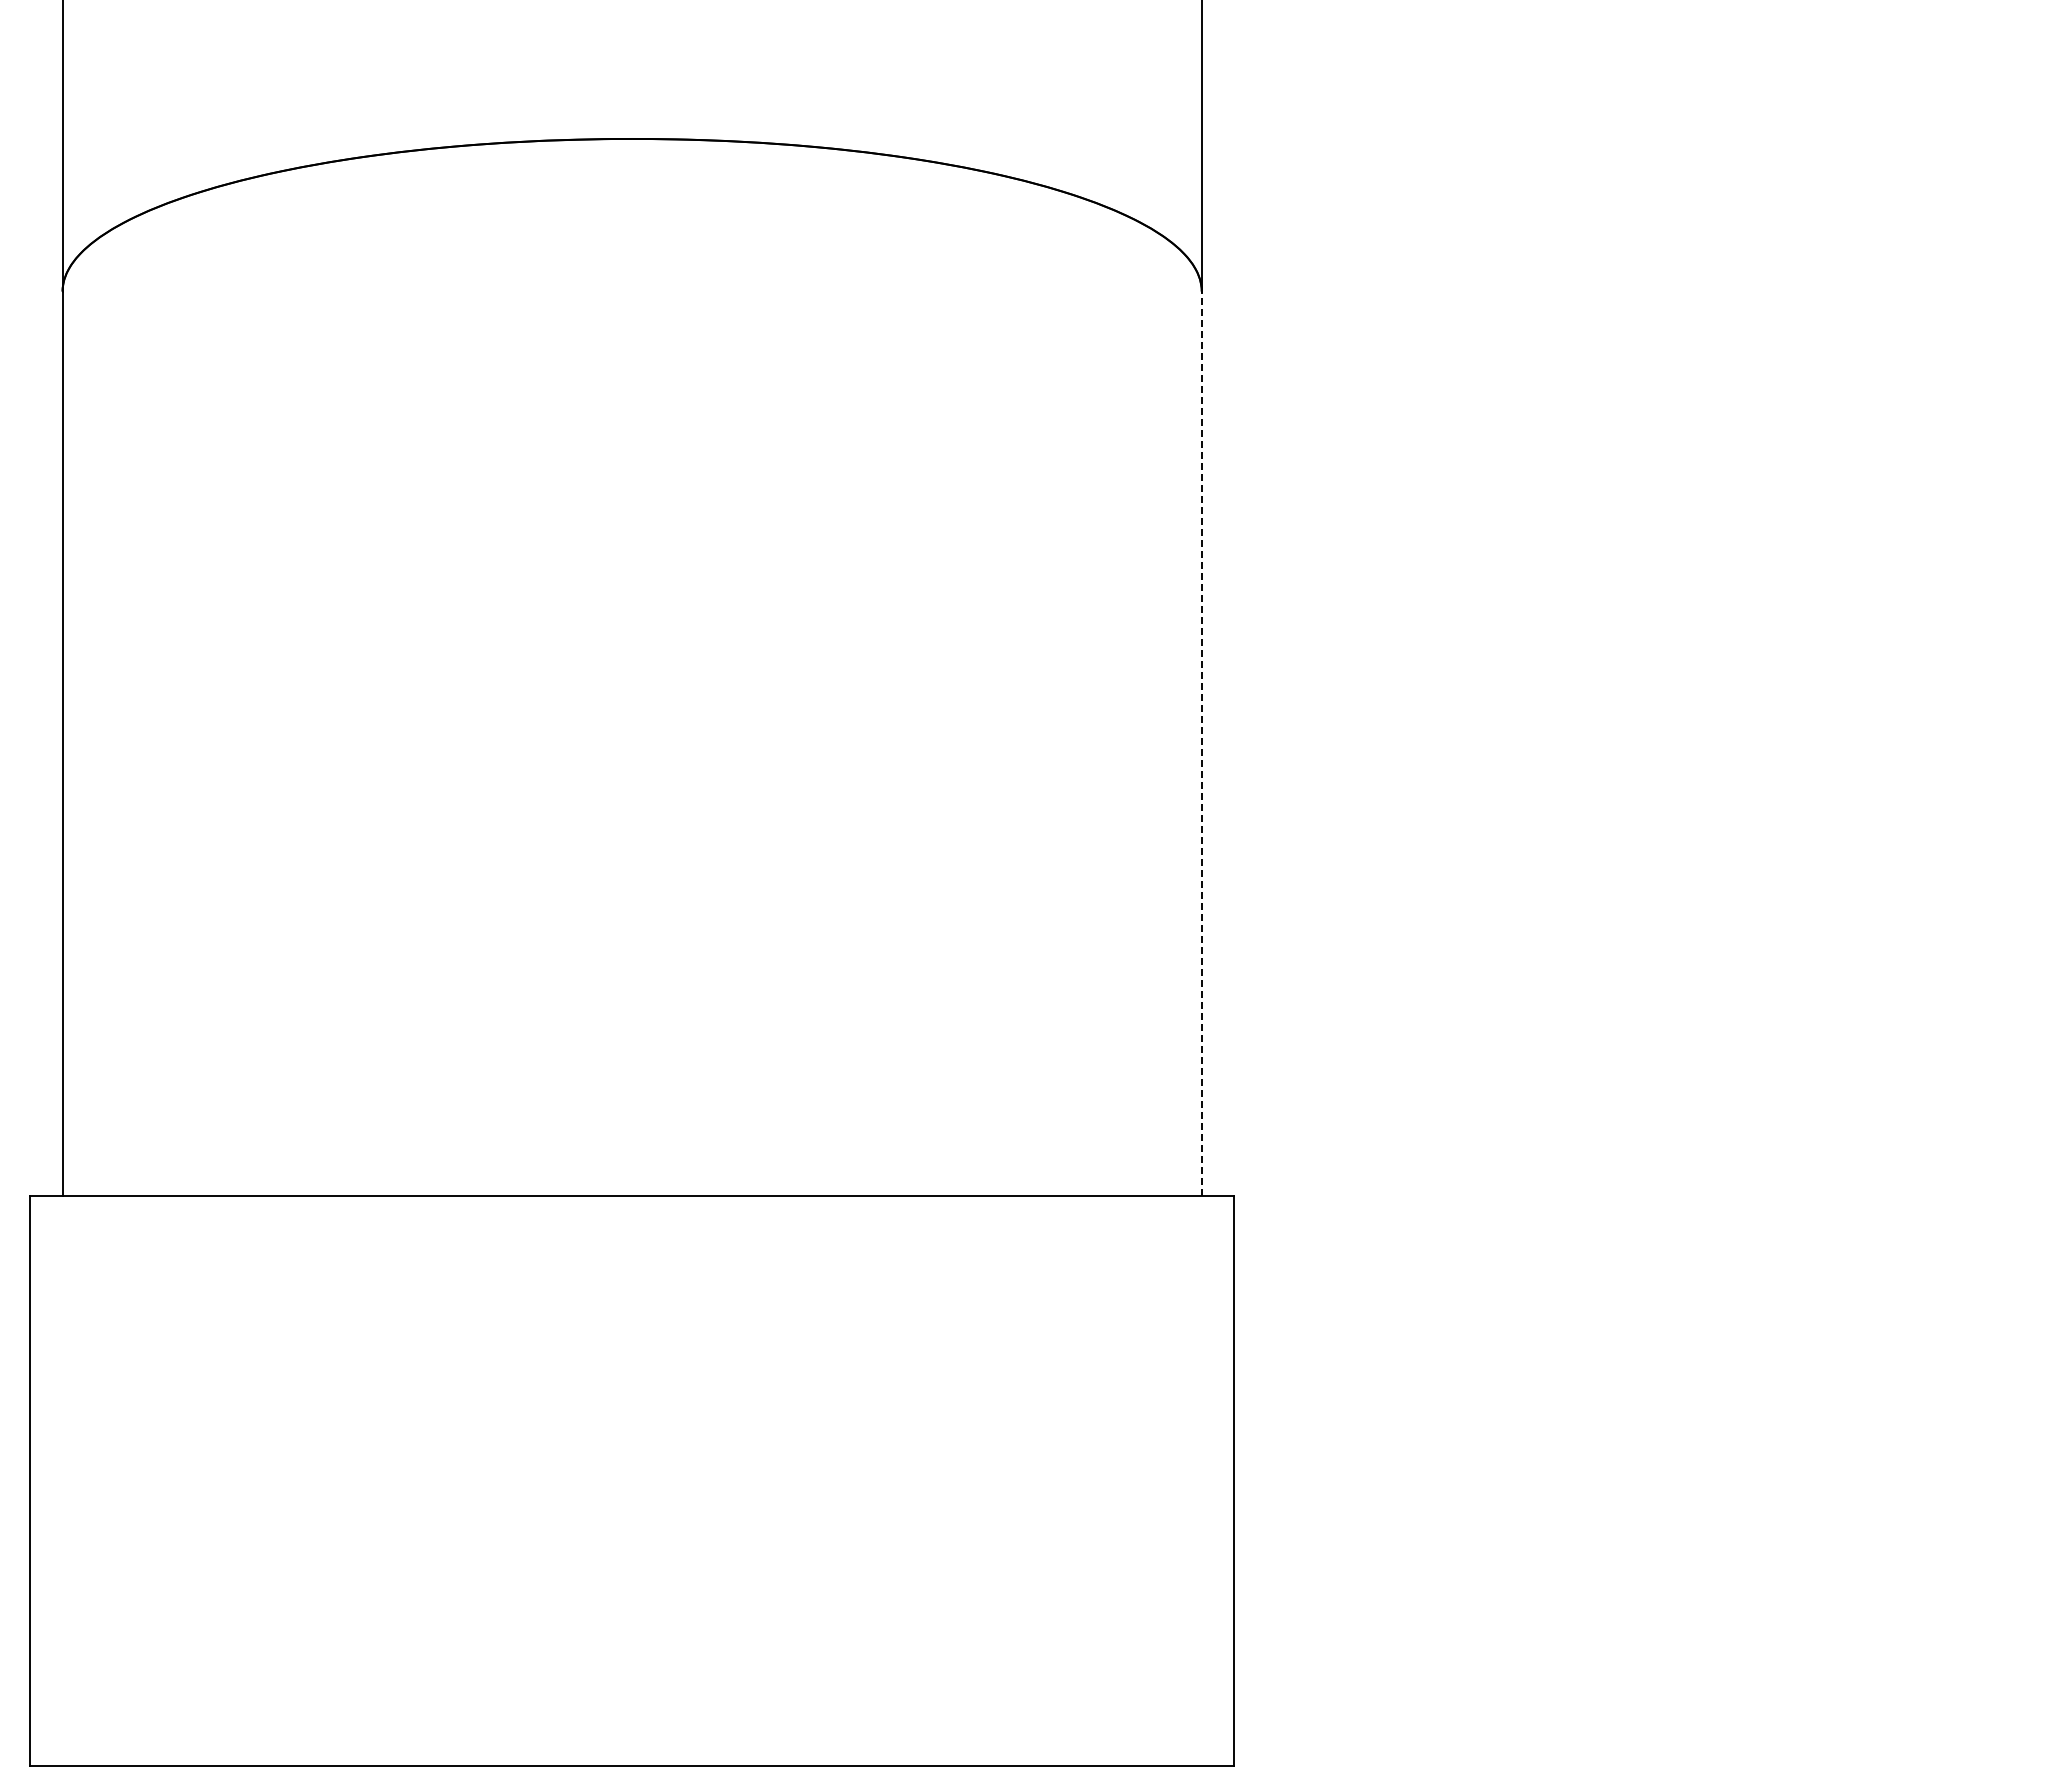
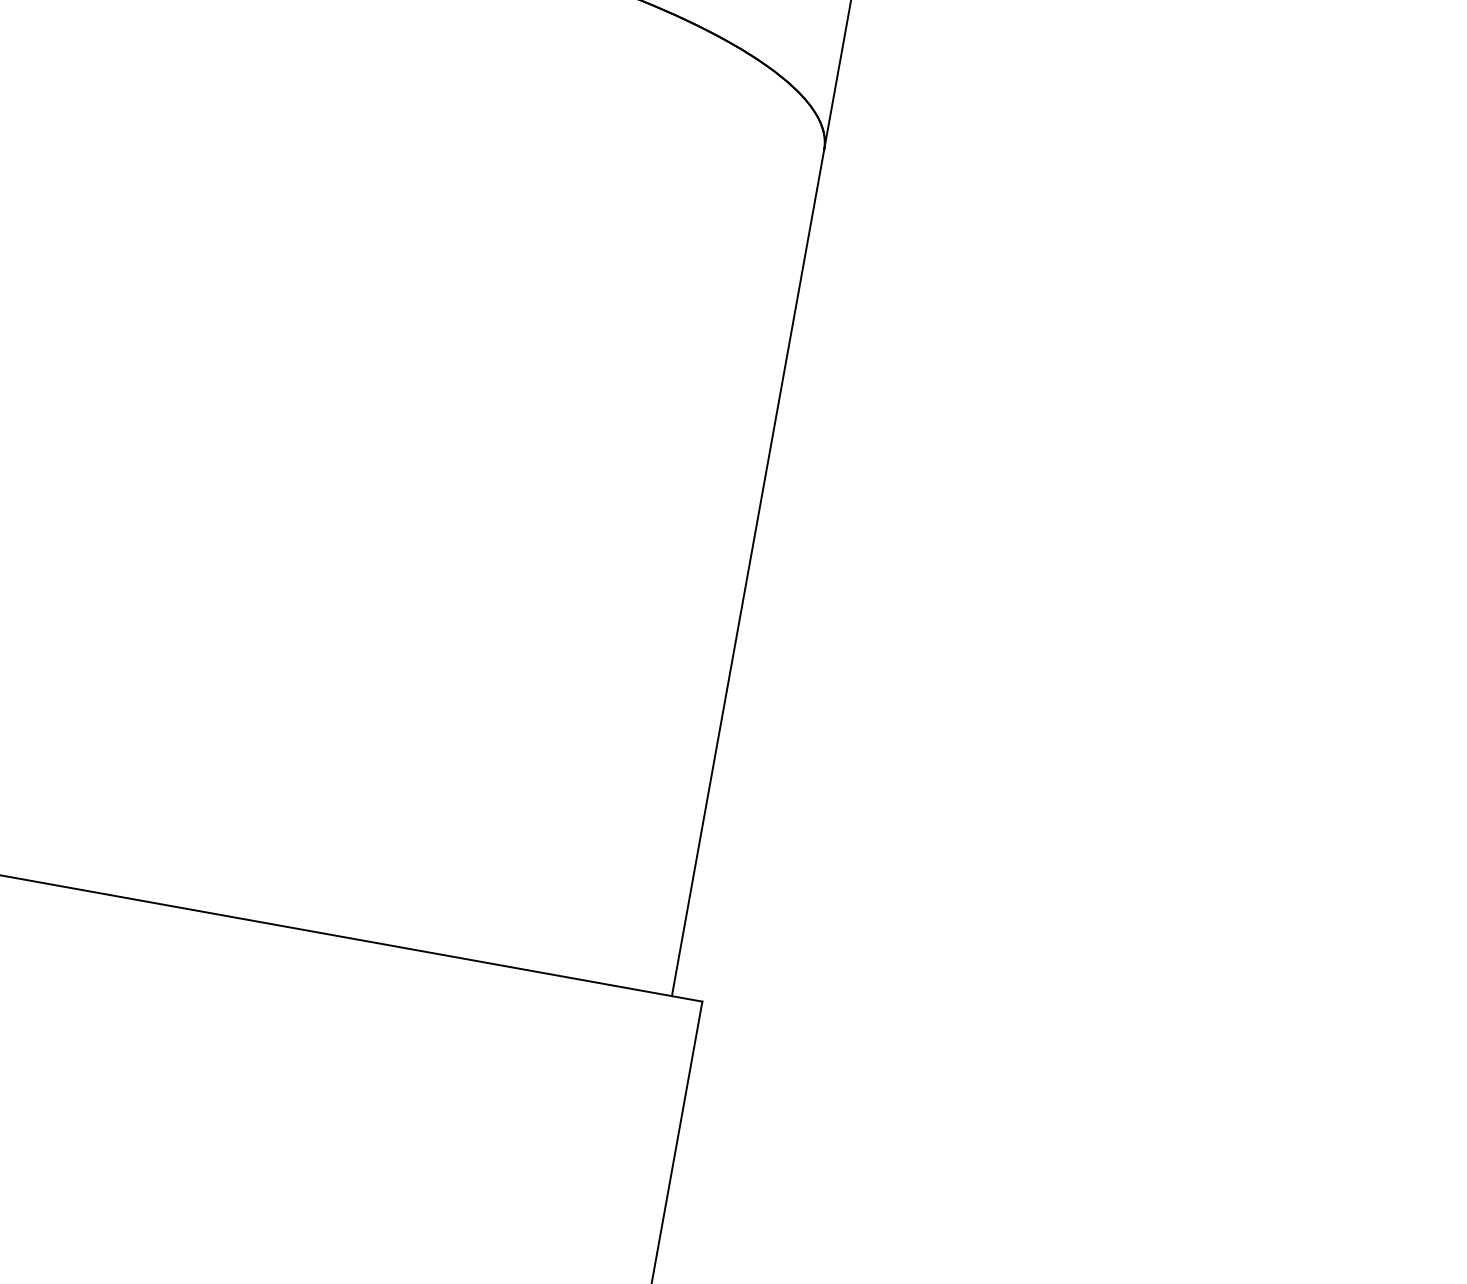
line: (1201, 743) -> (747, 572), dashed -> solid

